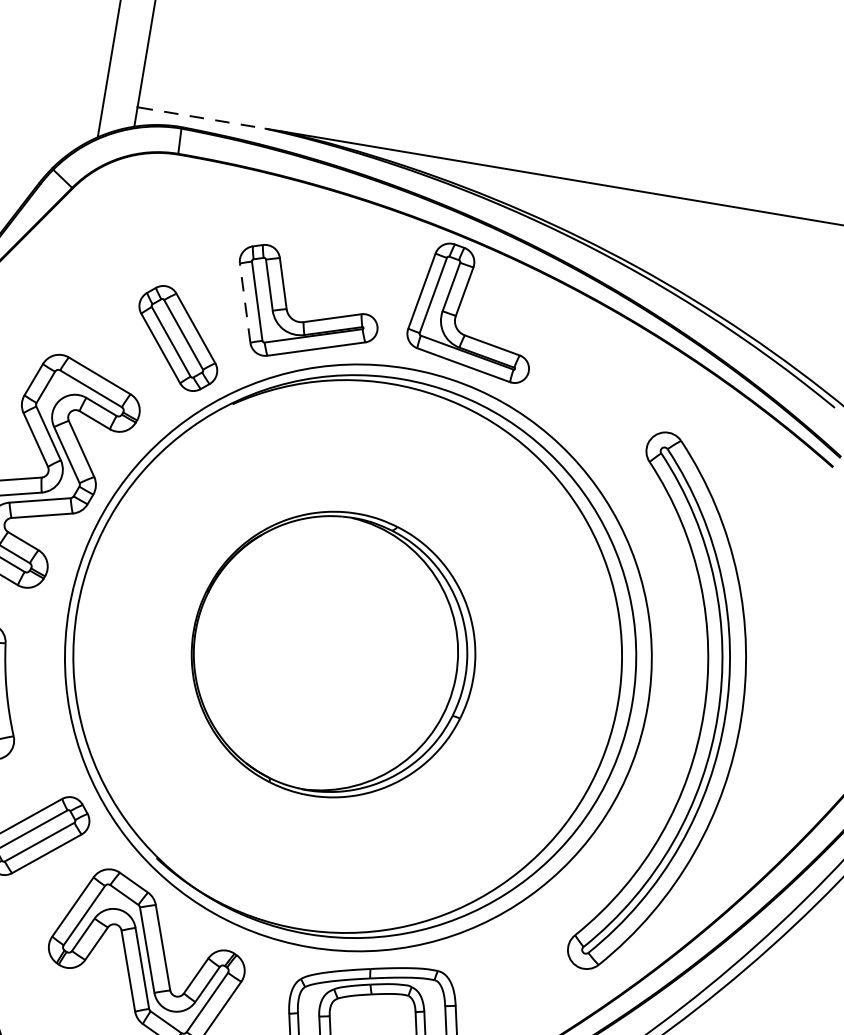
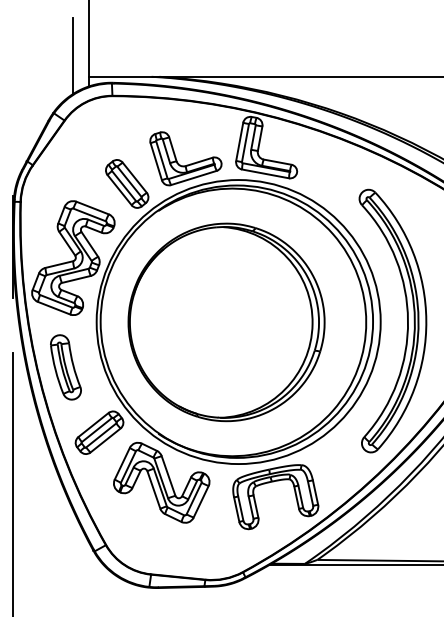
line: (207, 118) -> (123, 76), dashed -> solid
line: (245, 302) -> (156, 161), dashed -> solid
part: (333, 654) -> (226, 322), size x1.43

